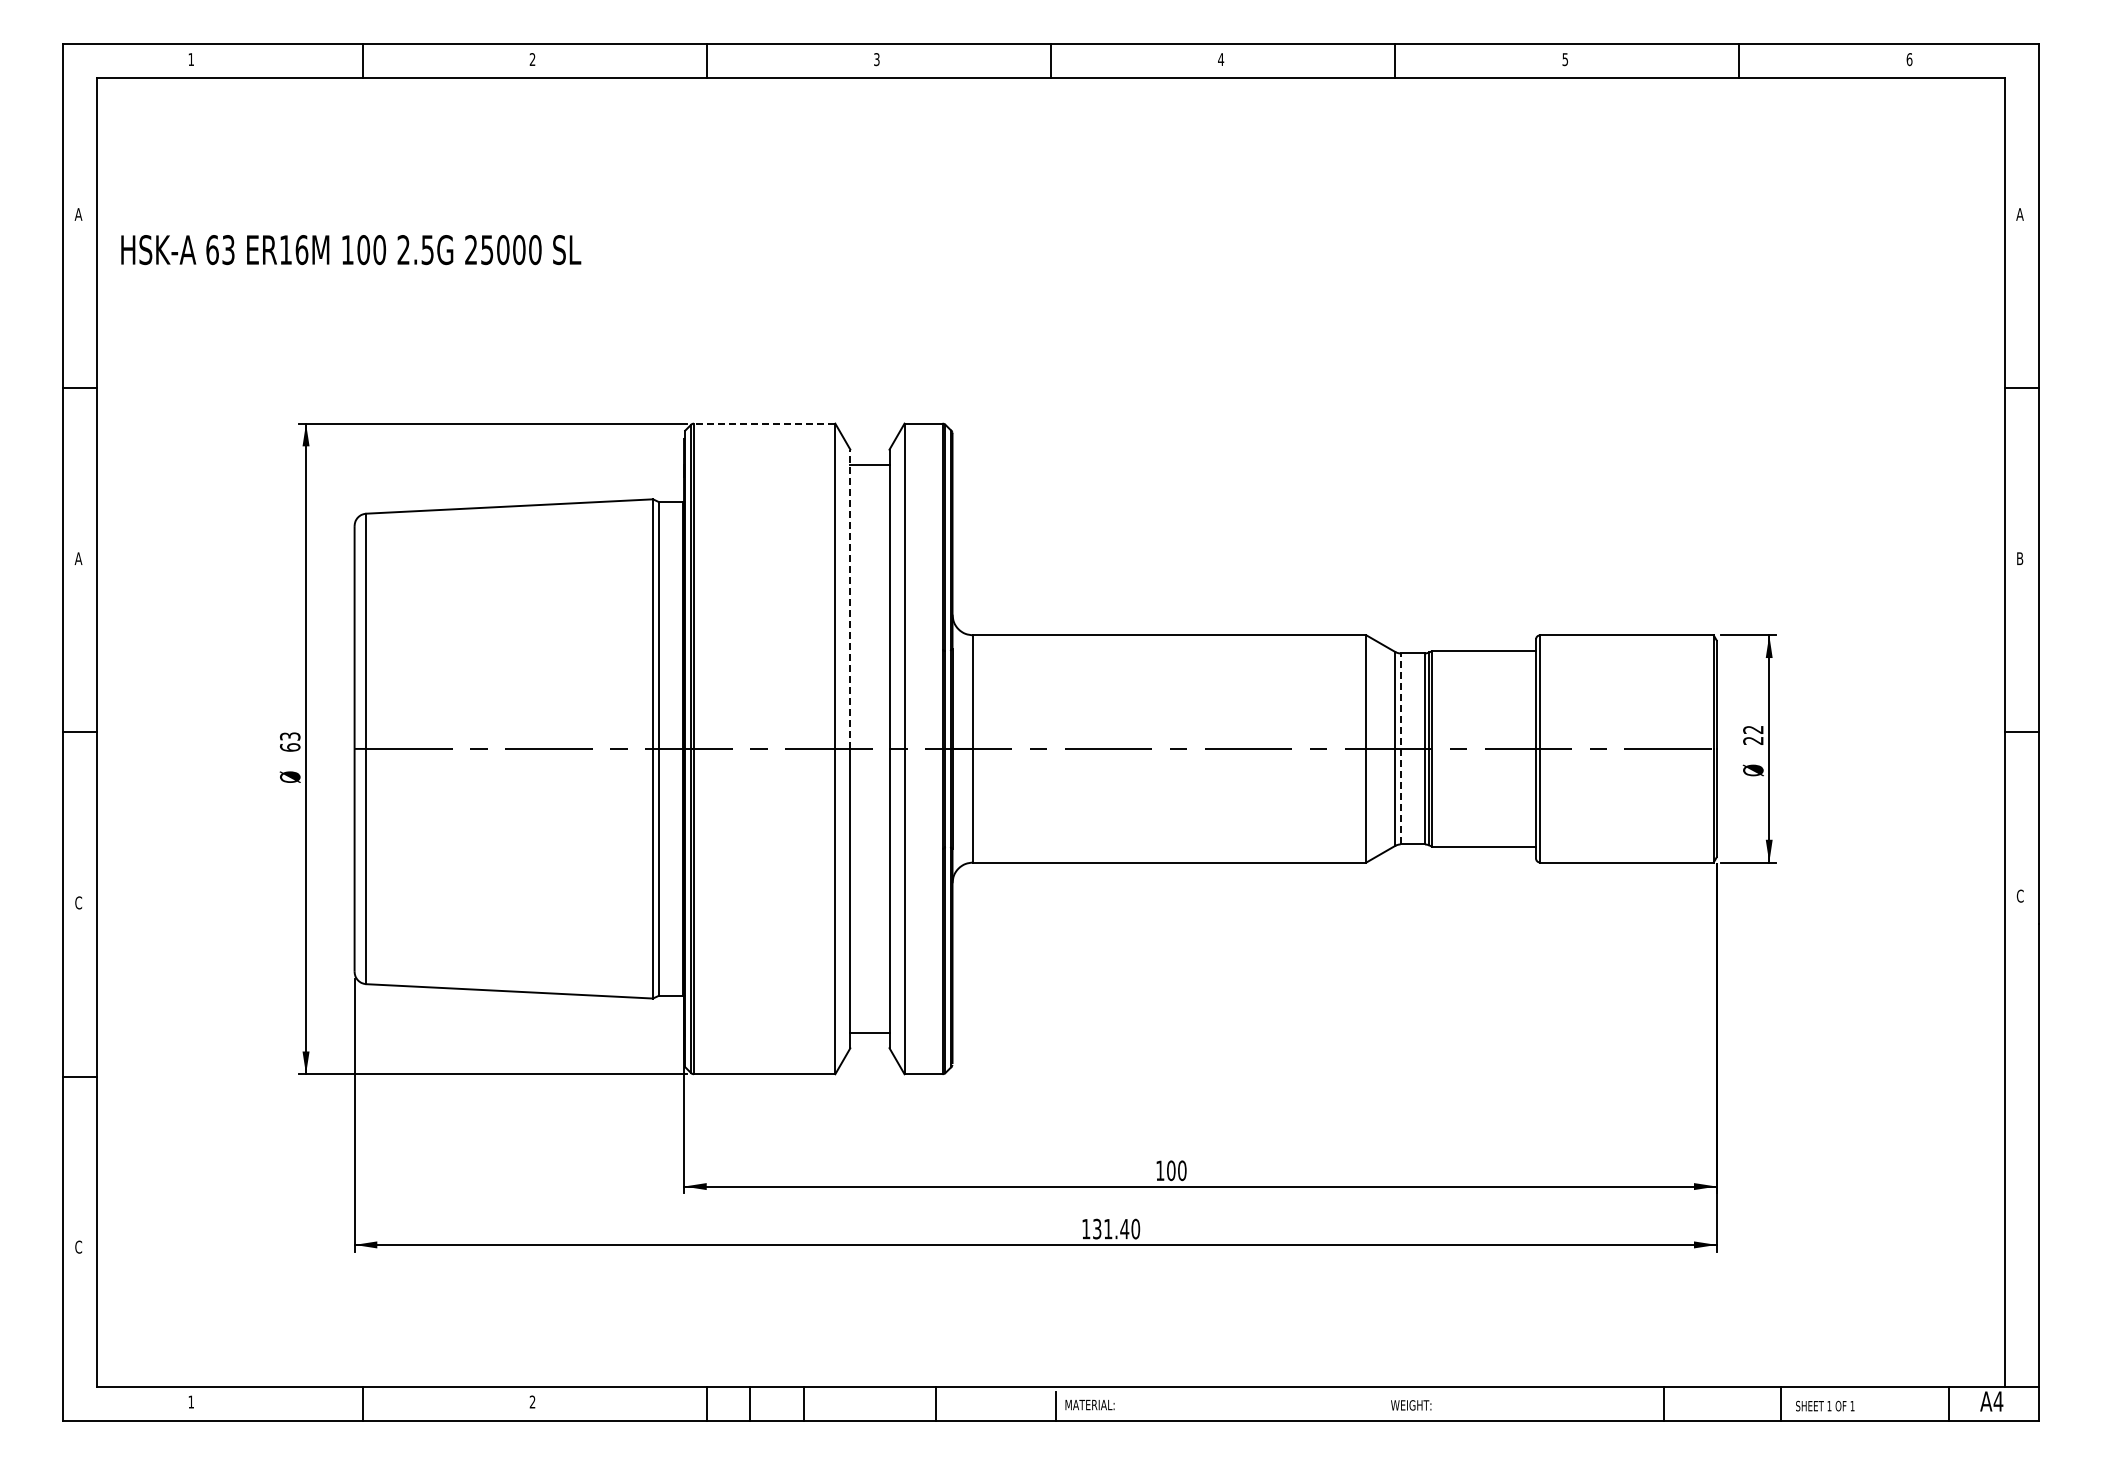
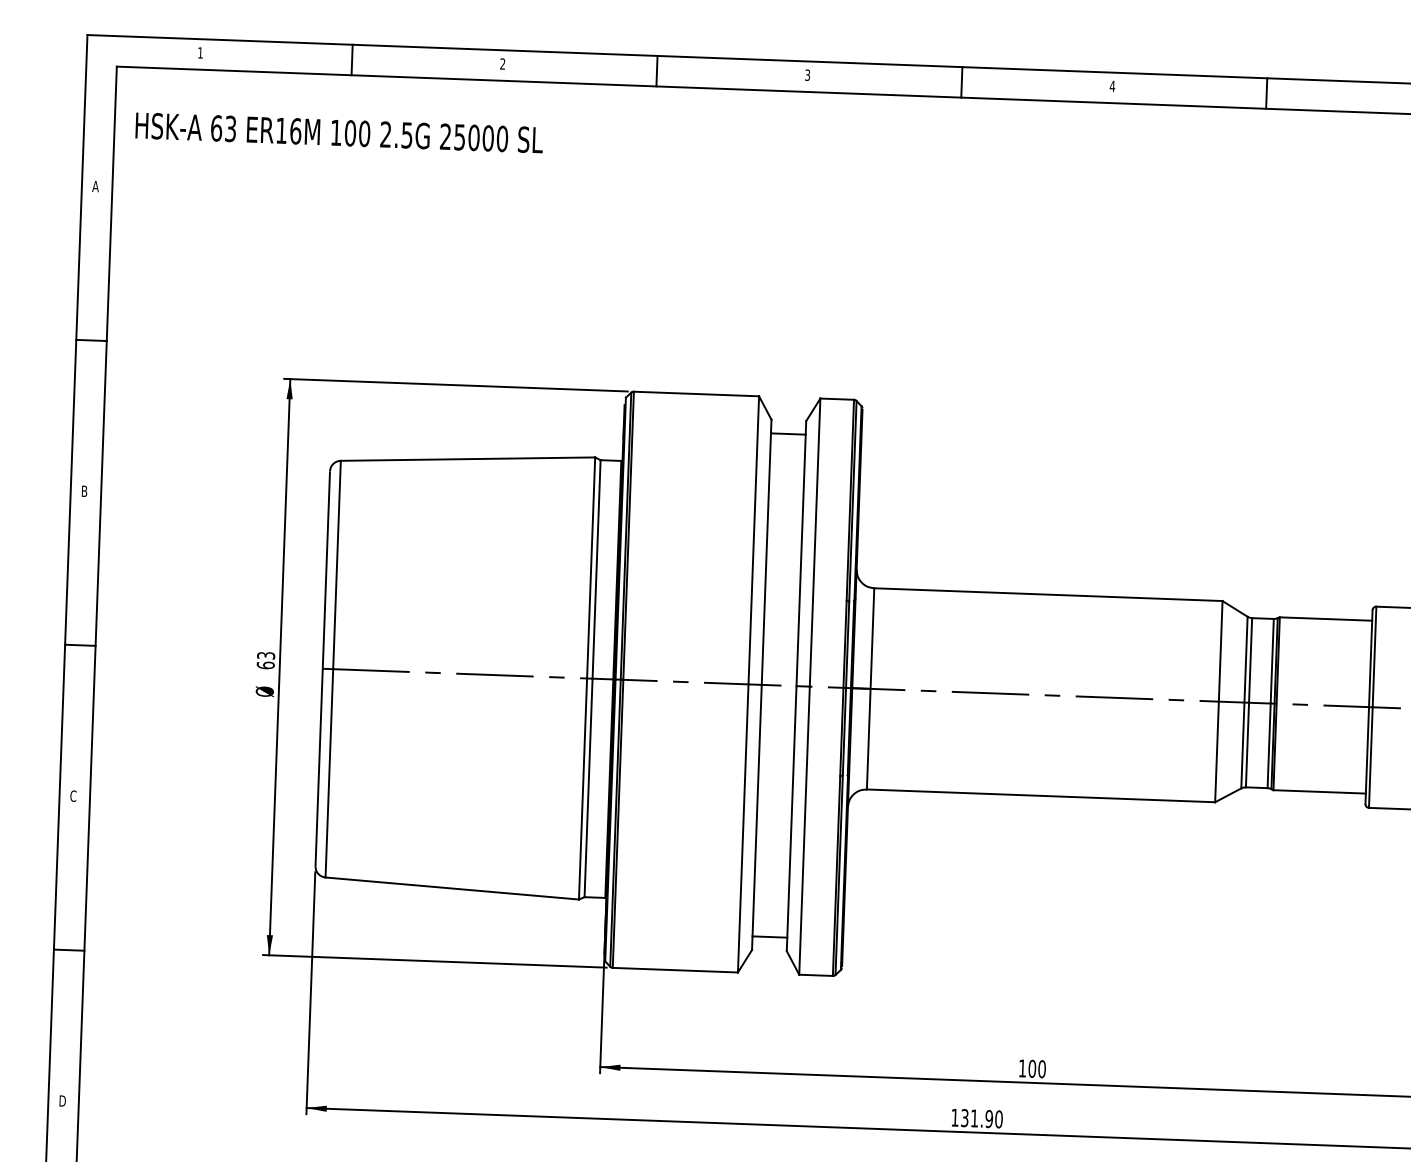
text: (351, 250) -> (339, 133), moved
line: (764, 423) -> (696, 393), dashed -> solid
text: (78, 558) -> (84, 491), A -> B
line: (850, 599) -> (766, 552), dashed -> solid
line: (1400, 748) -> (1249, 702), dashed -> solid
text: (1124, 1228) -> (989, 1118), 131.40 -> 131.90
text: (78, 1246) -> (62, 1100), C -> D

